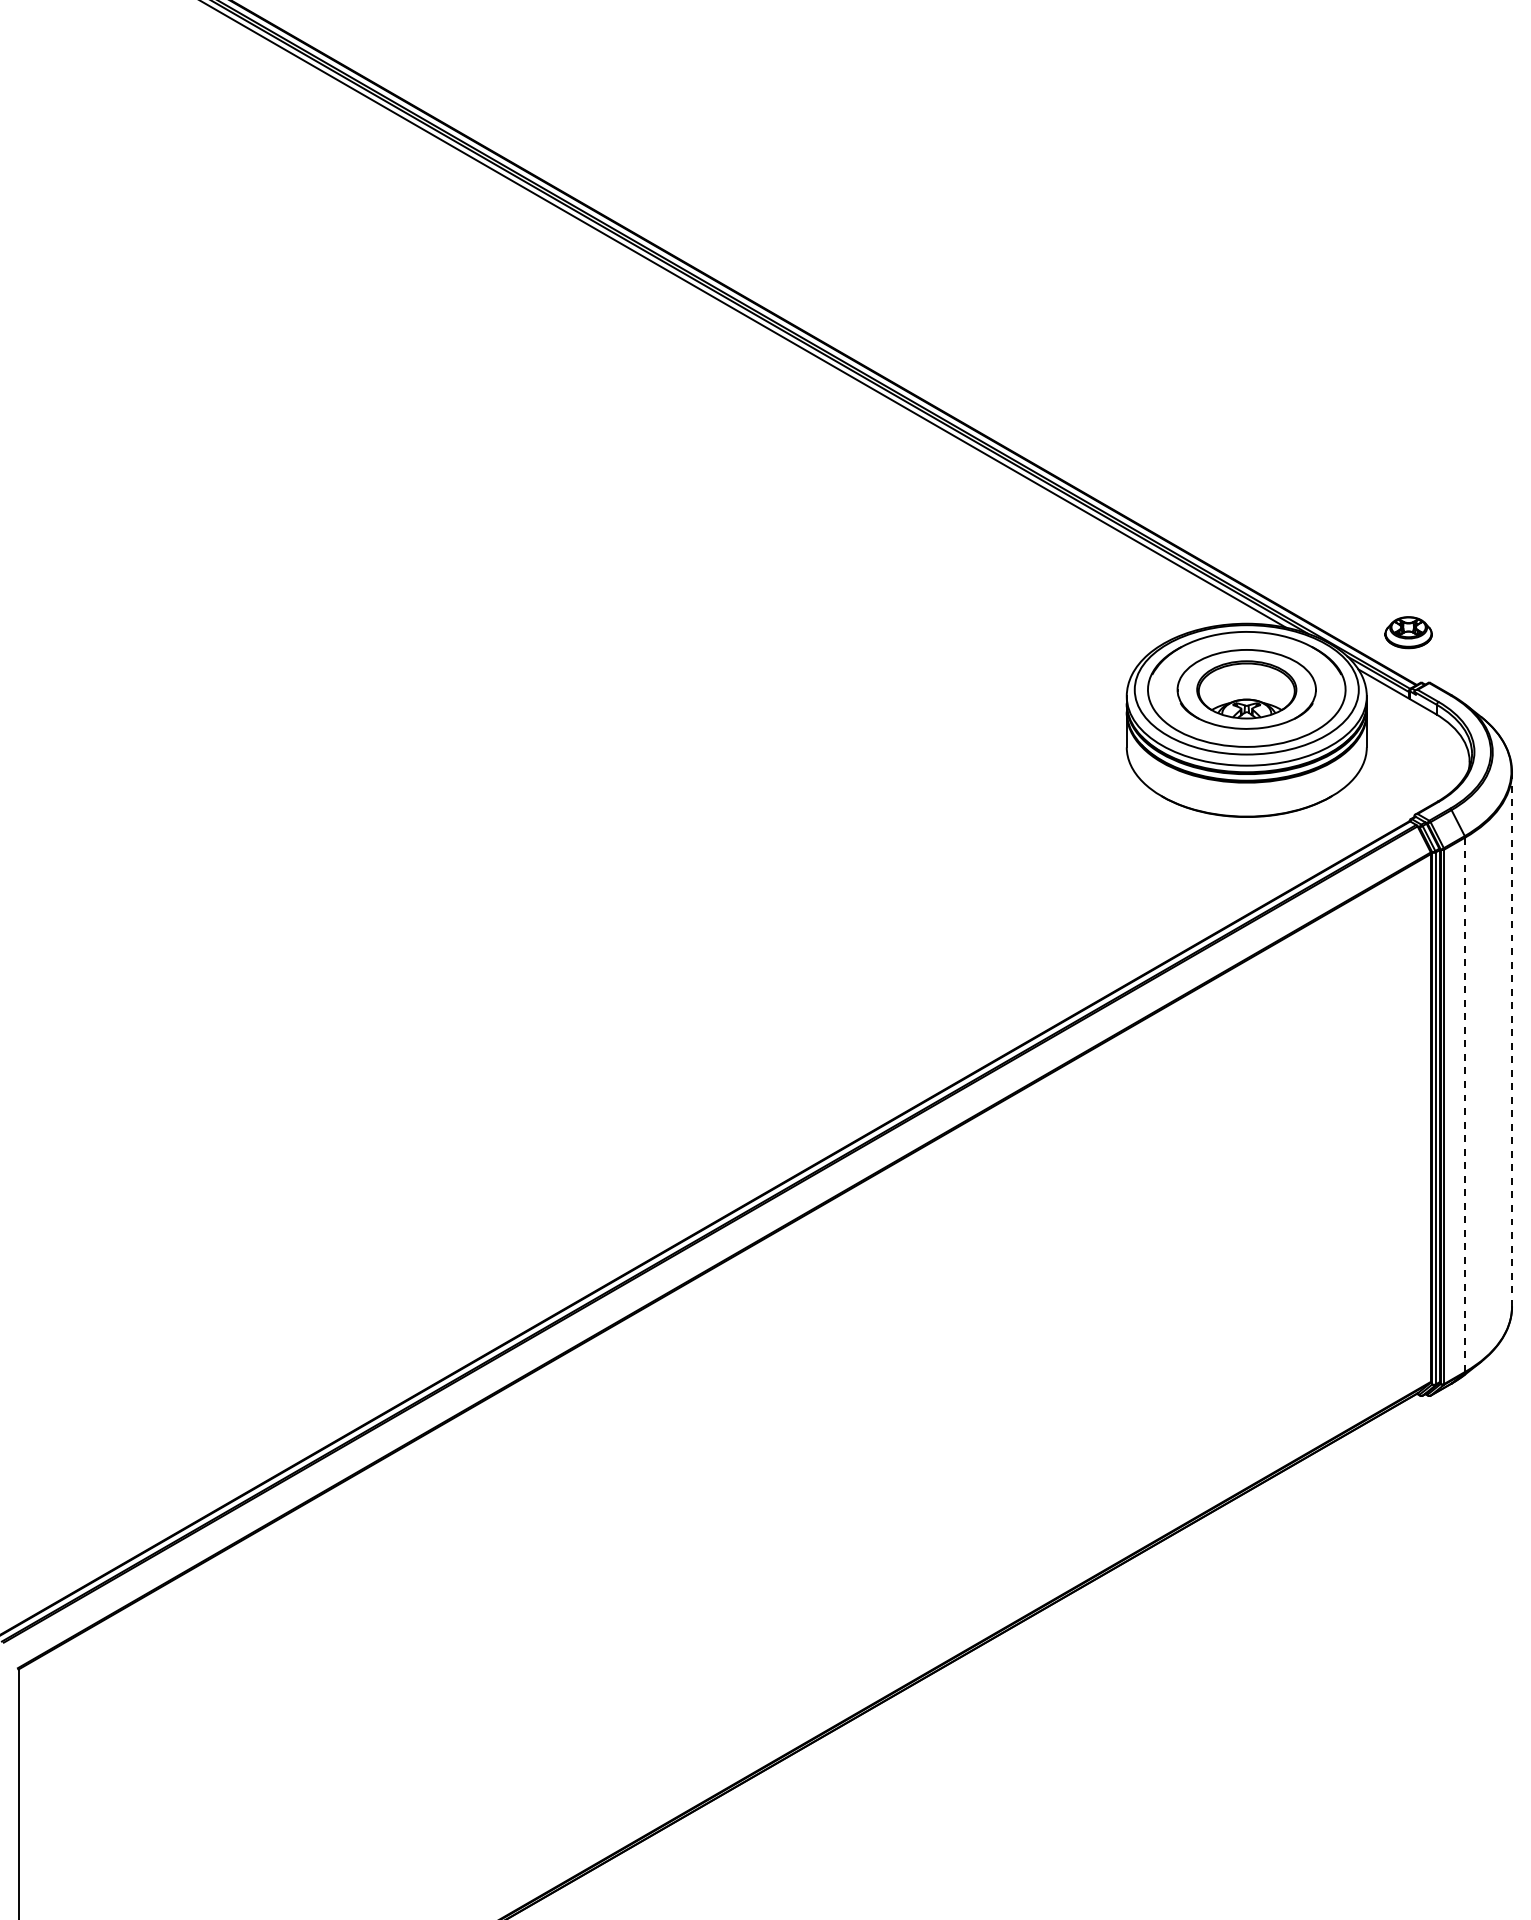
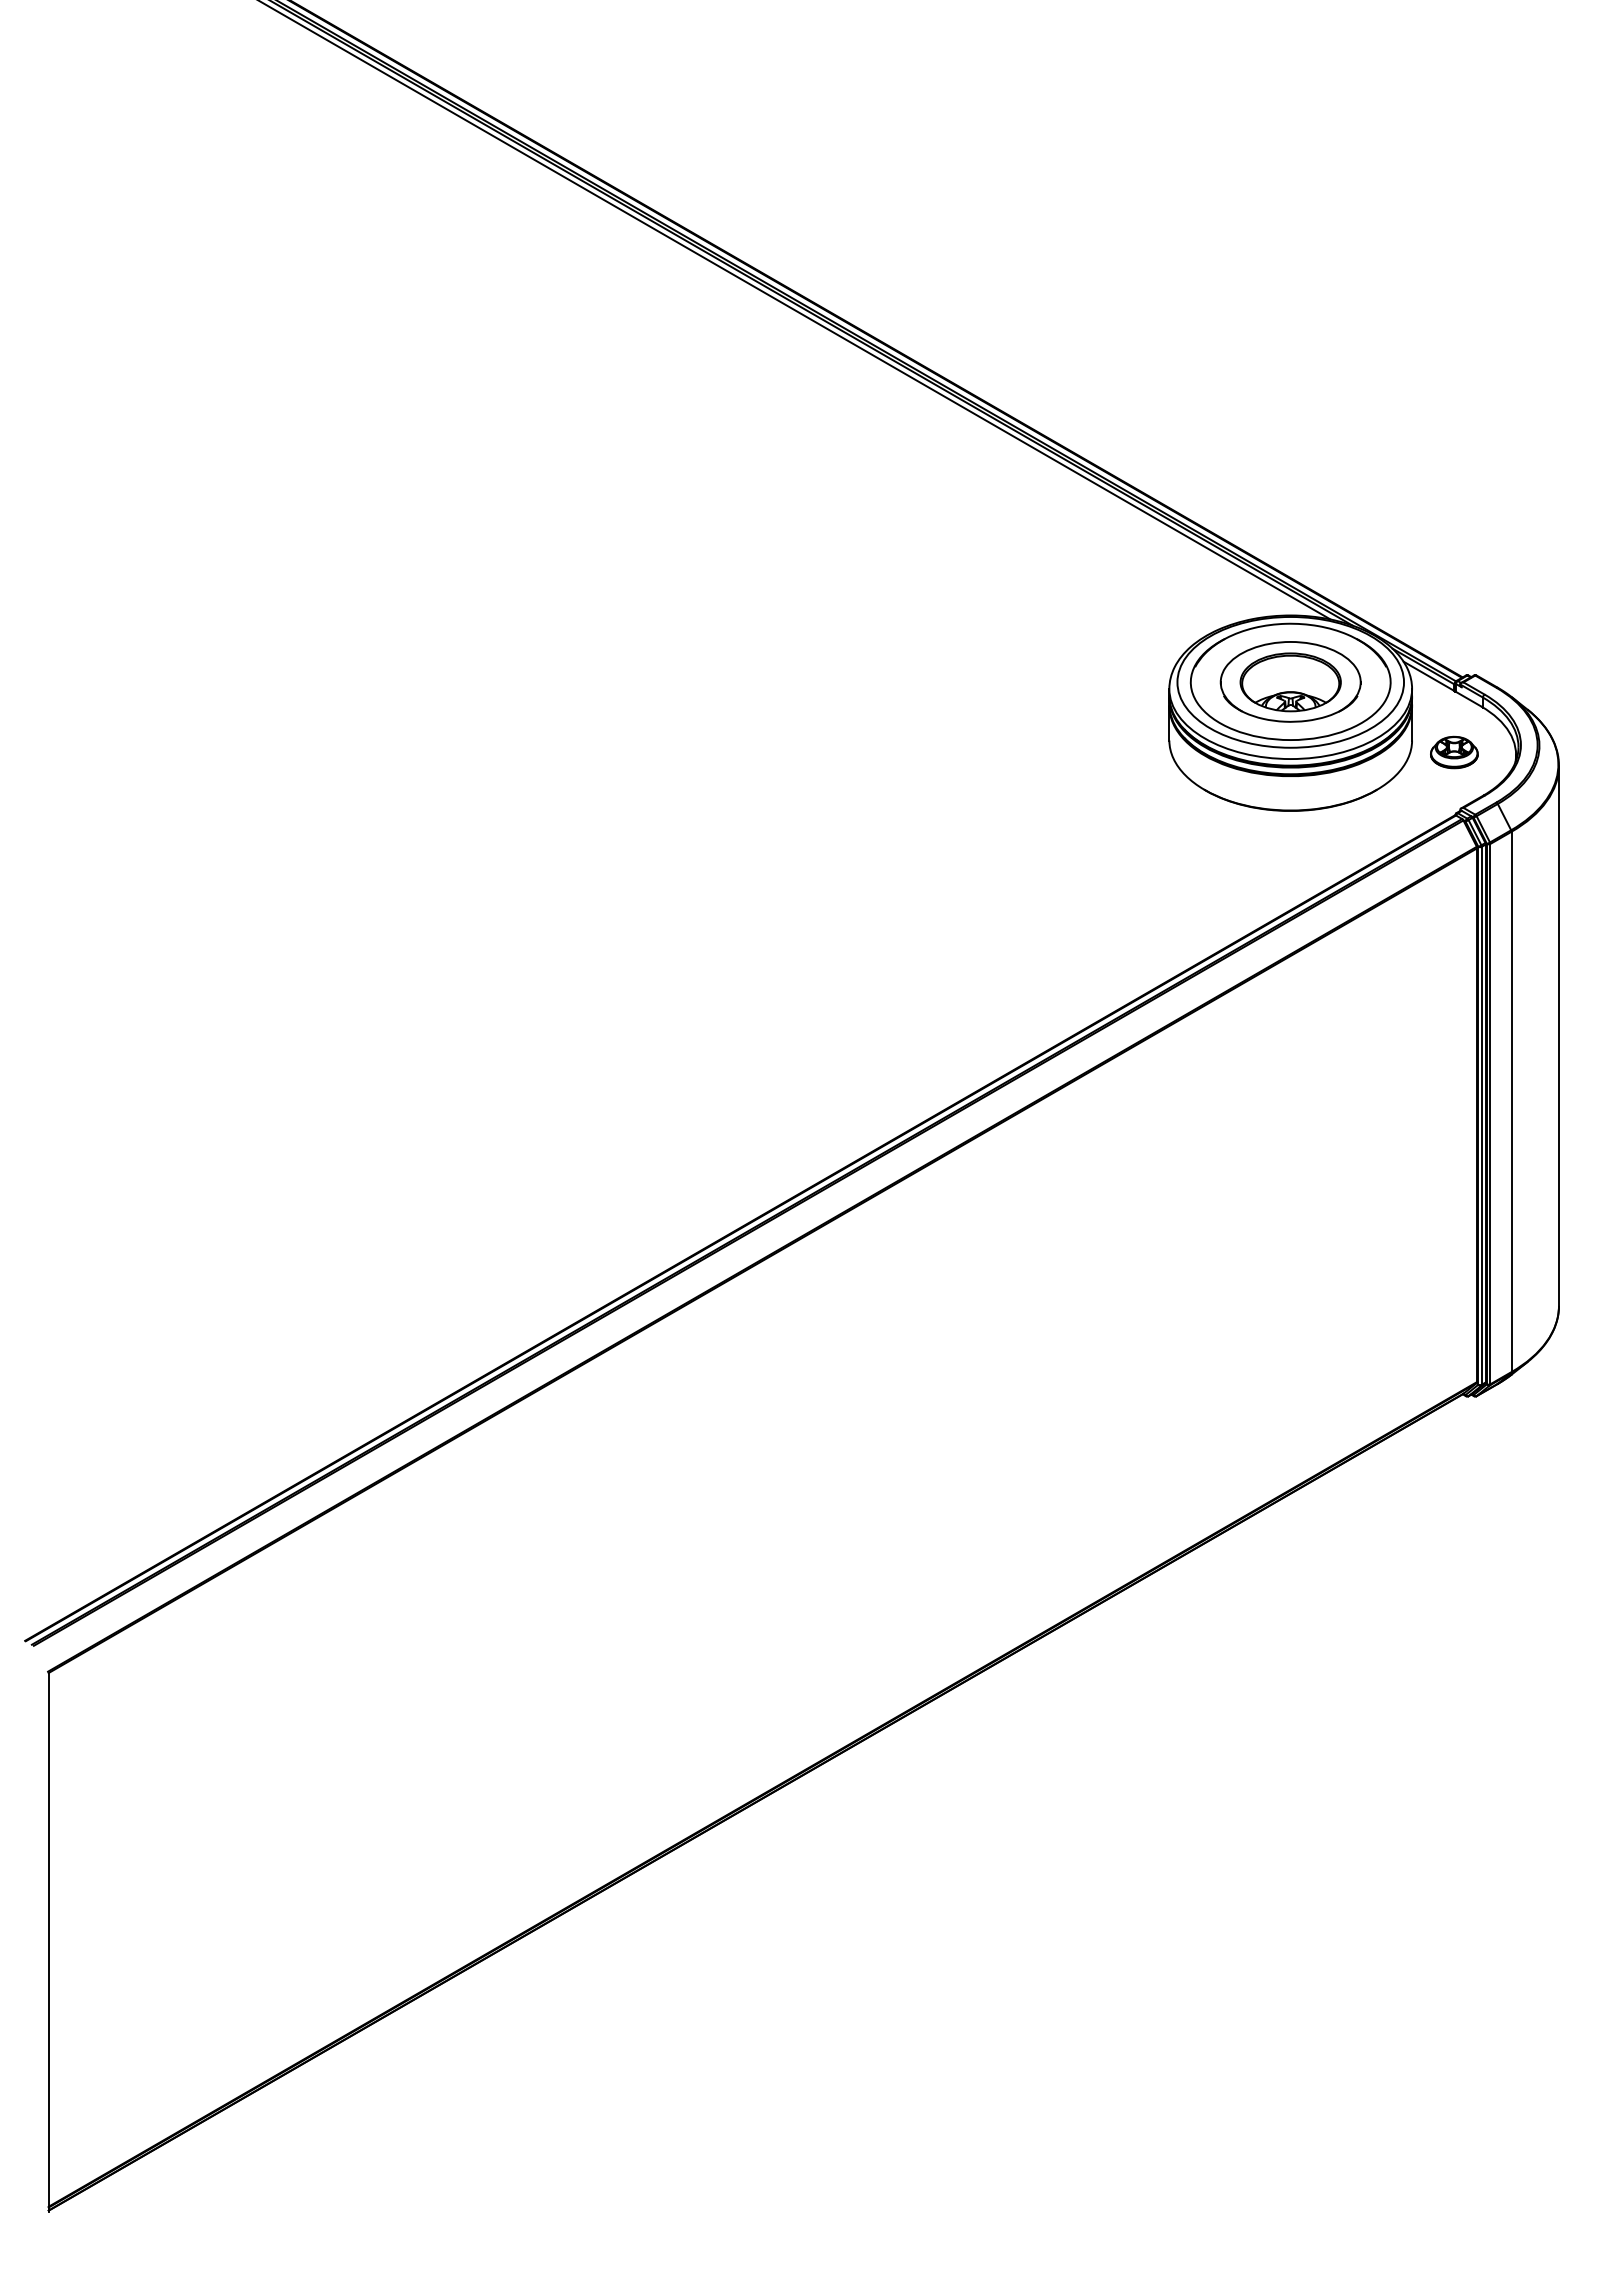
part: (1408, 632) -> (1454, 752), moved
line: (1511, 1040) -> (1558, 1036), dashed -> solid
line: (1465, 1105) -> (1511, 1102), dashed -> solid

